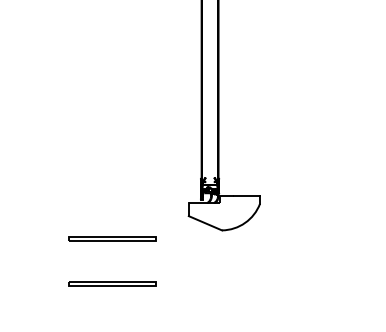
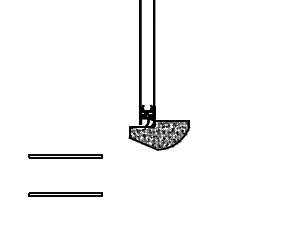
hatch: (224, 212) -> (159, 134), added

